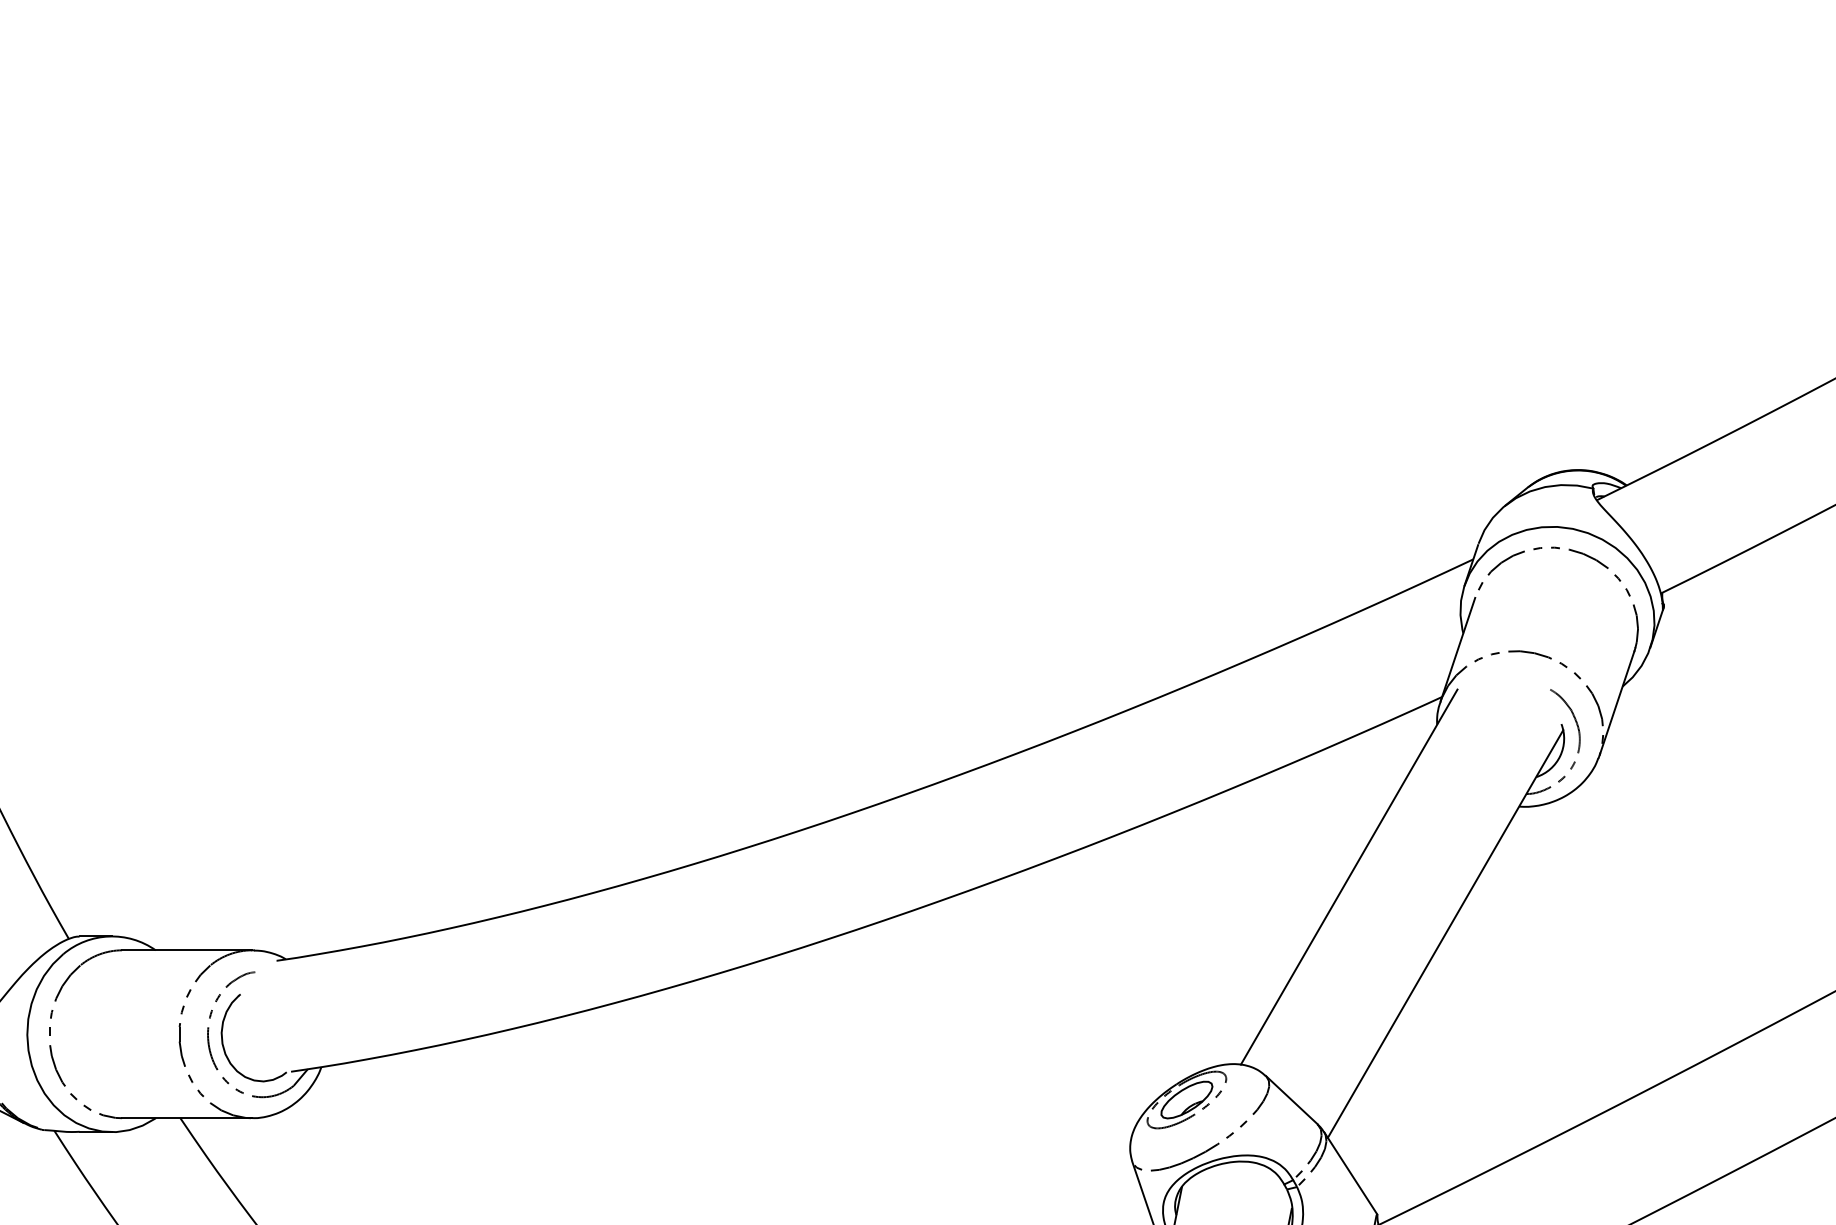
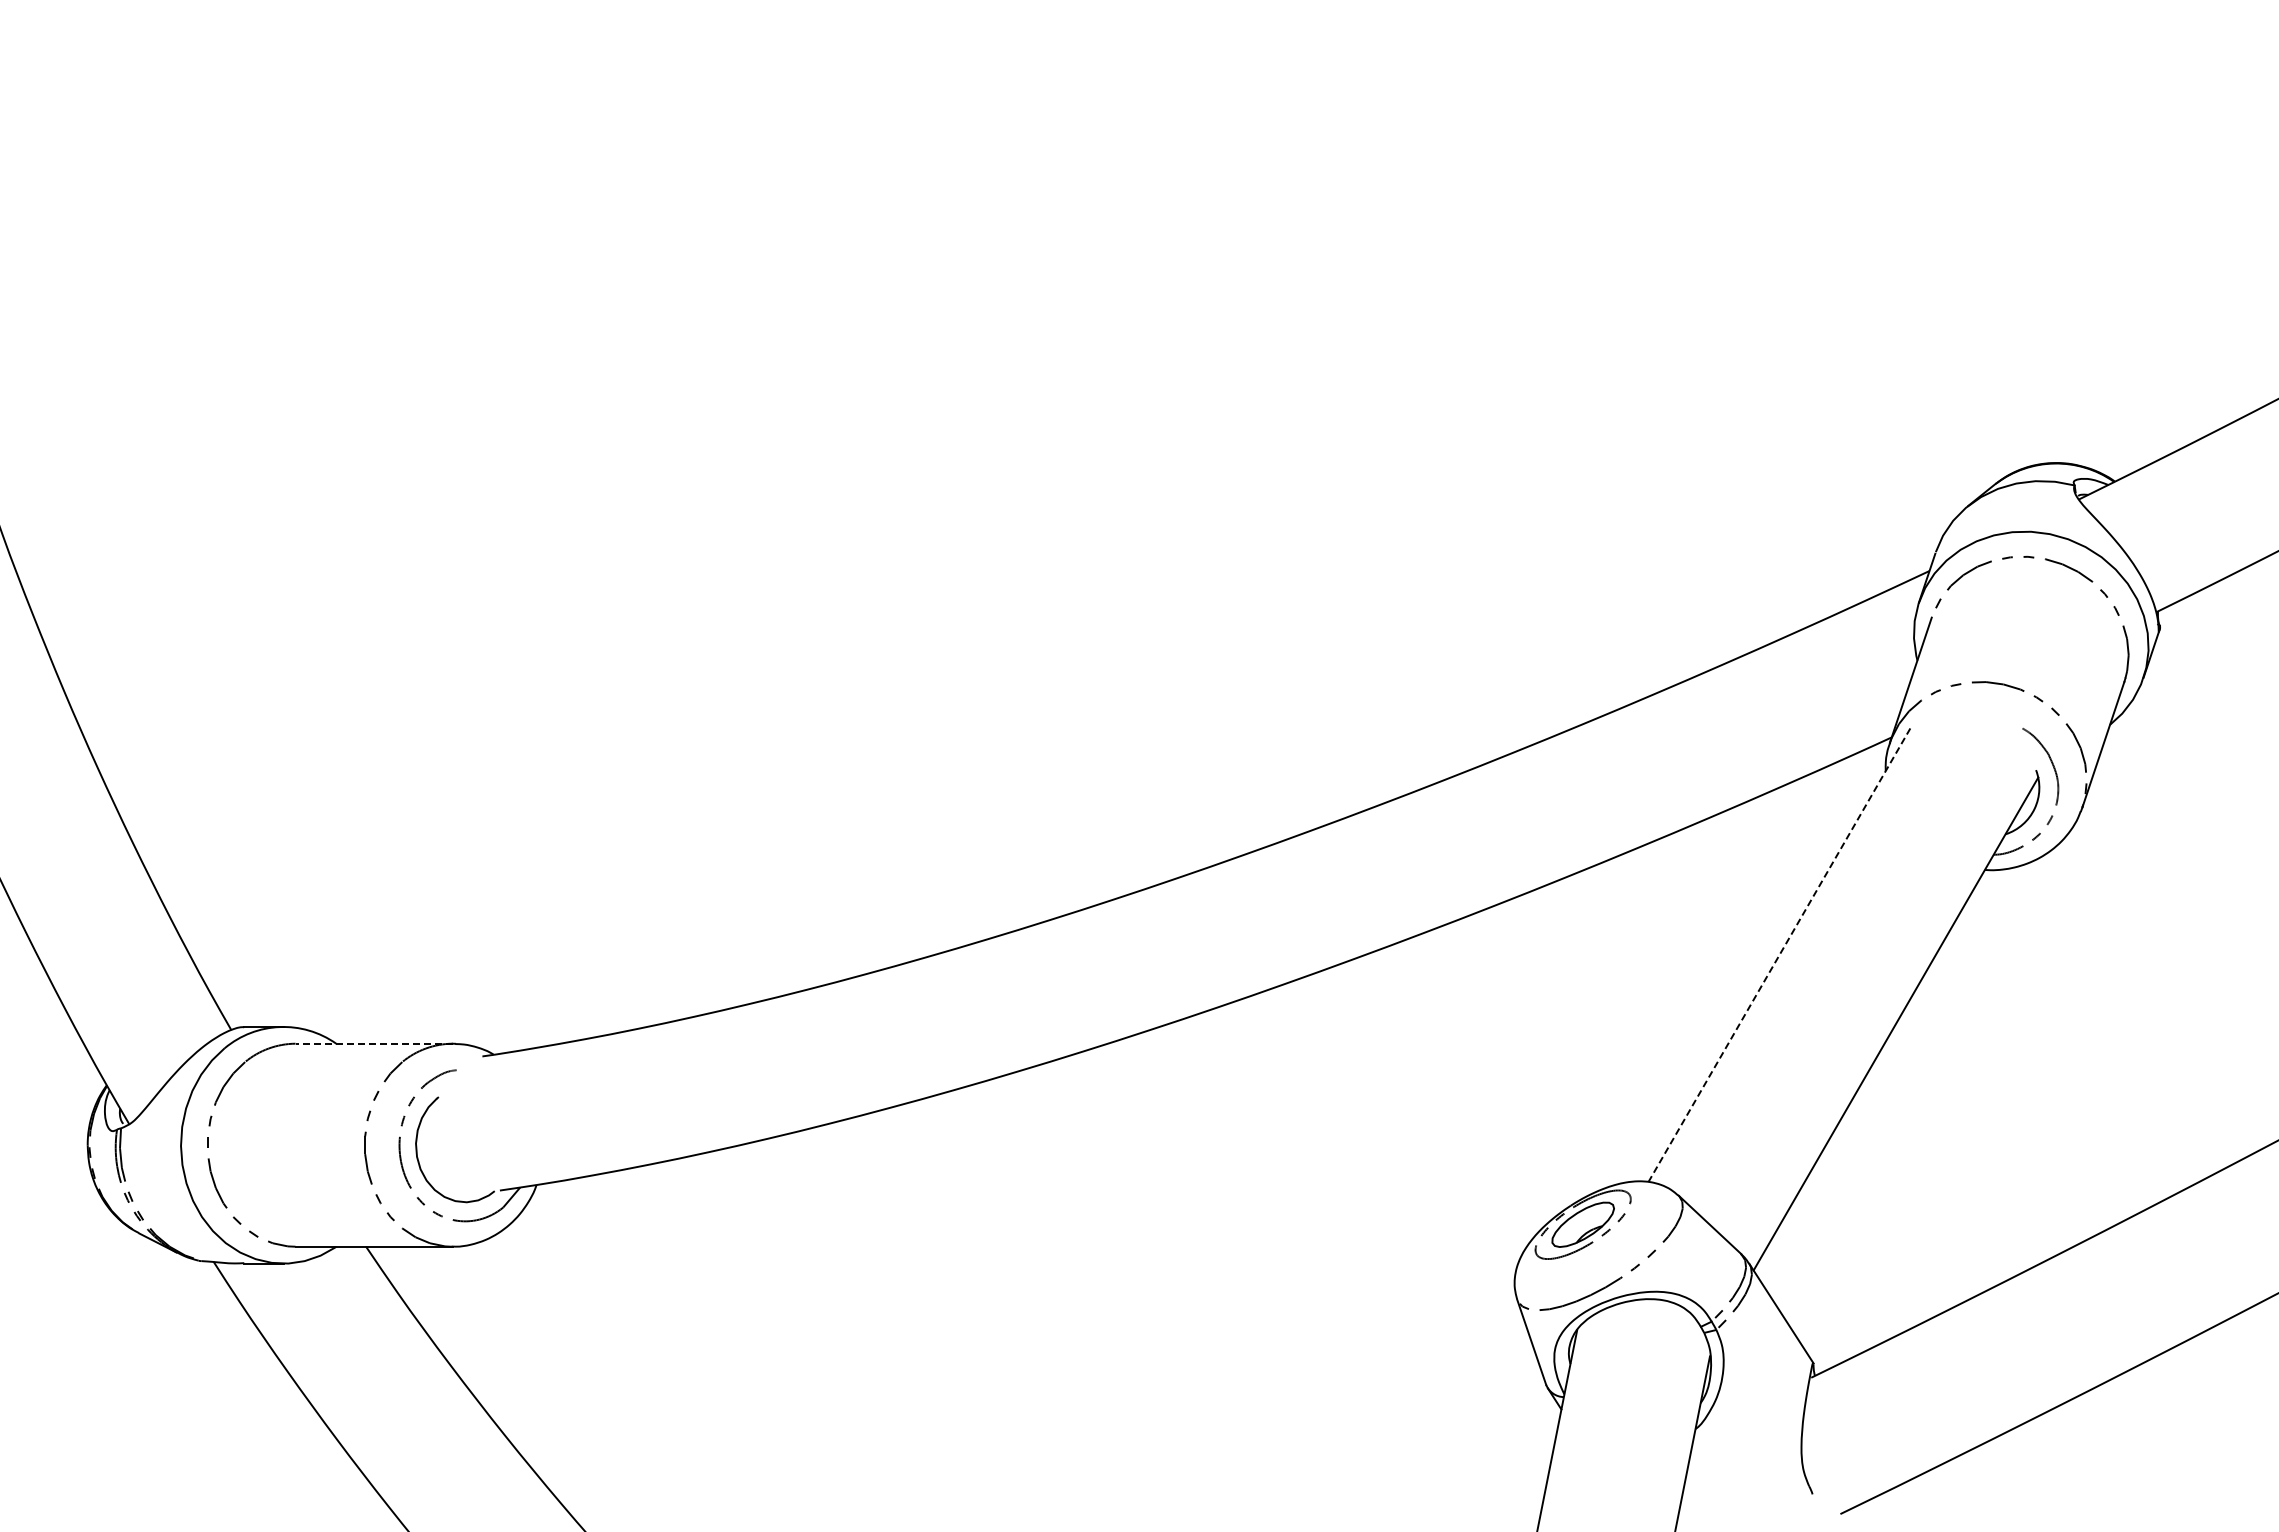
line: (1349, 877) -> (1779, 955), solid -> dashed
line: (187, 950) -> (374, 1043), solid -> dashed

